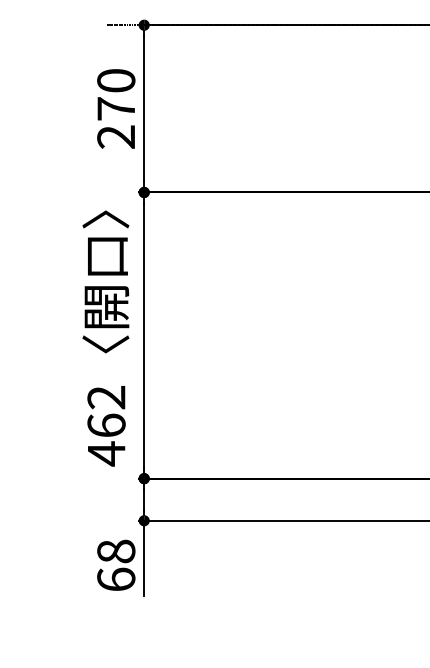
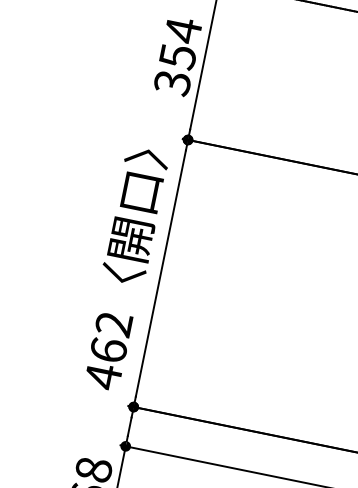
text: (116, 108) -> (178, 56), 270 -> 354

